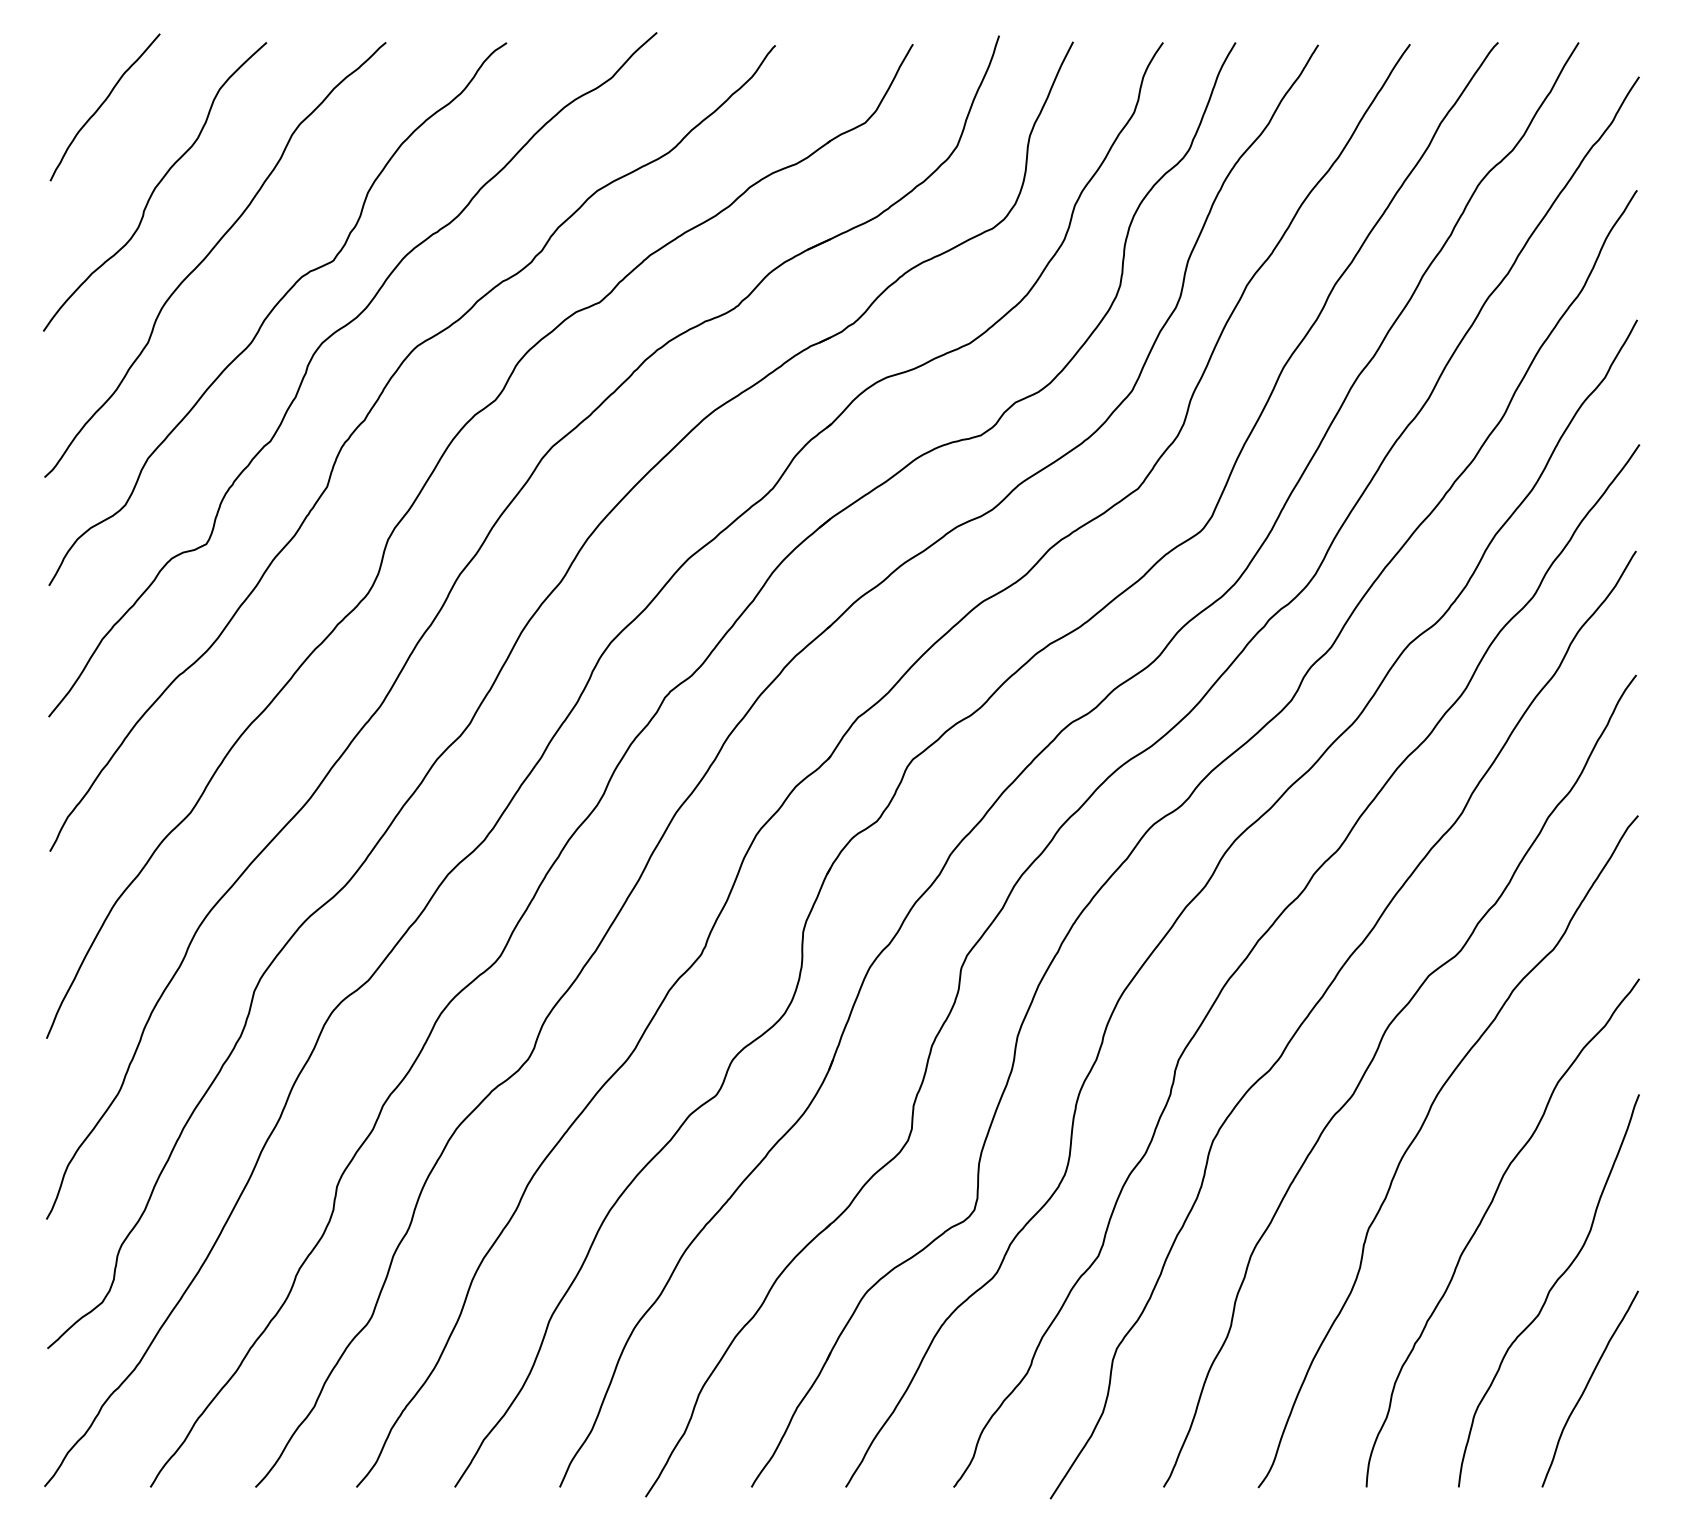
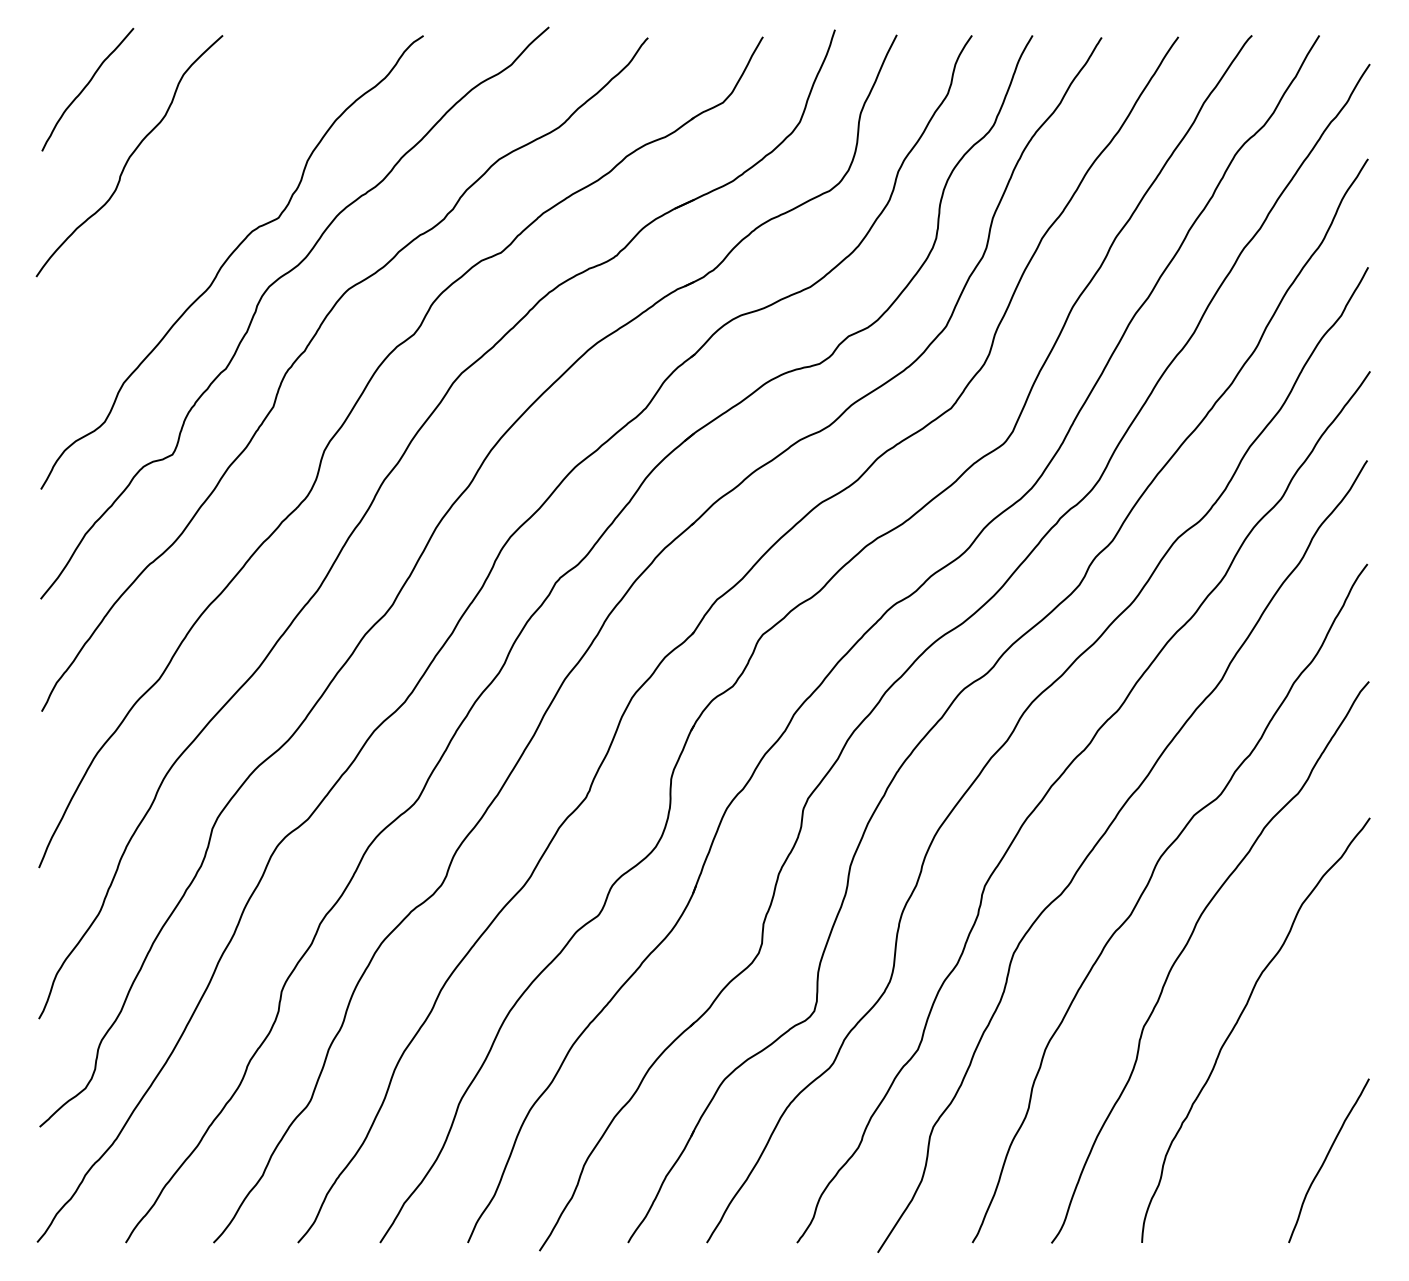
curve: (210, 253) -> (175, 211), removed
curve: (1548, 1290) -> (1294, 1078), removed

